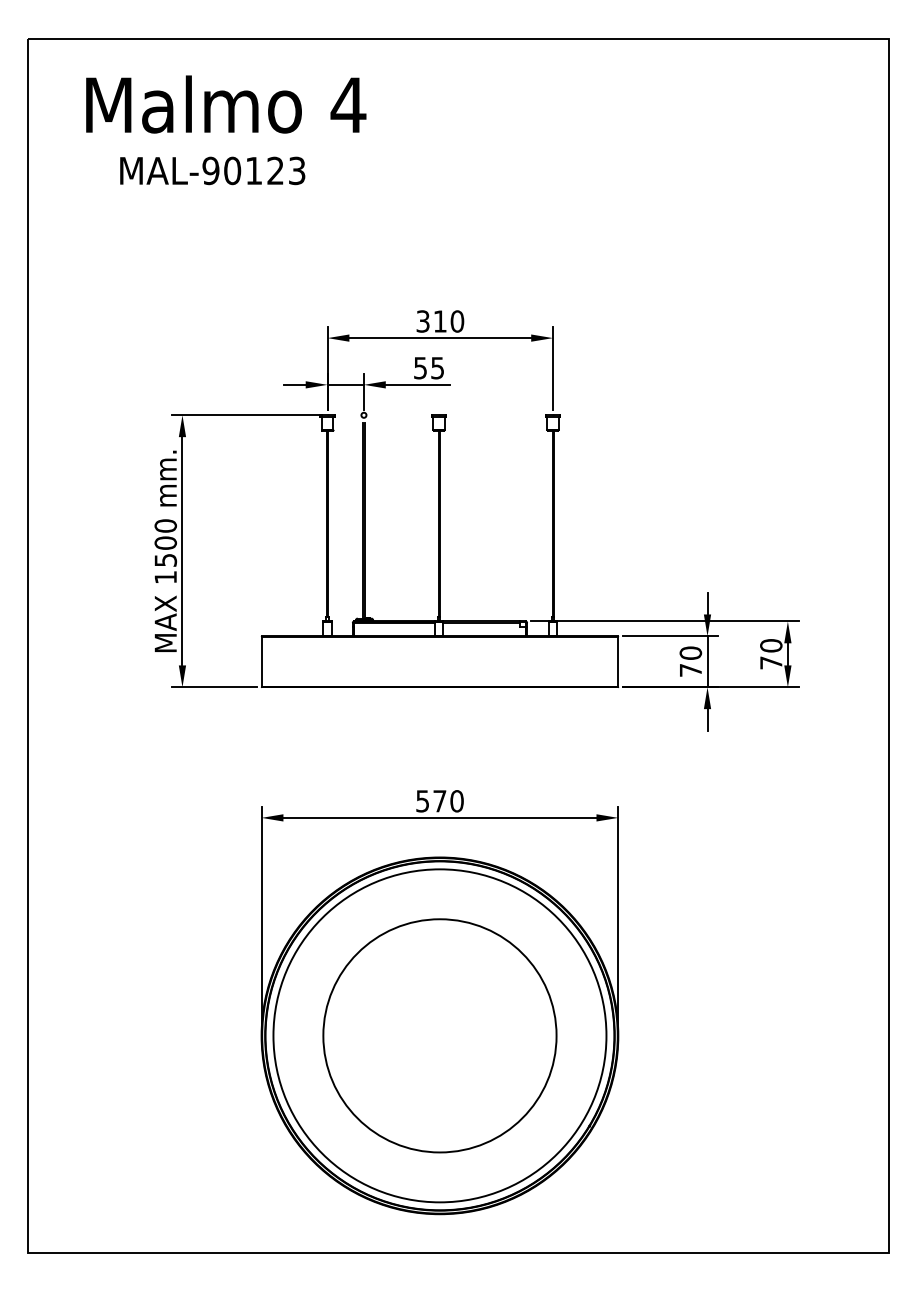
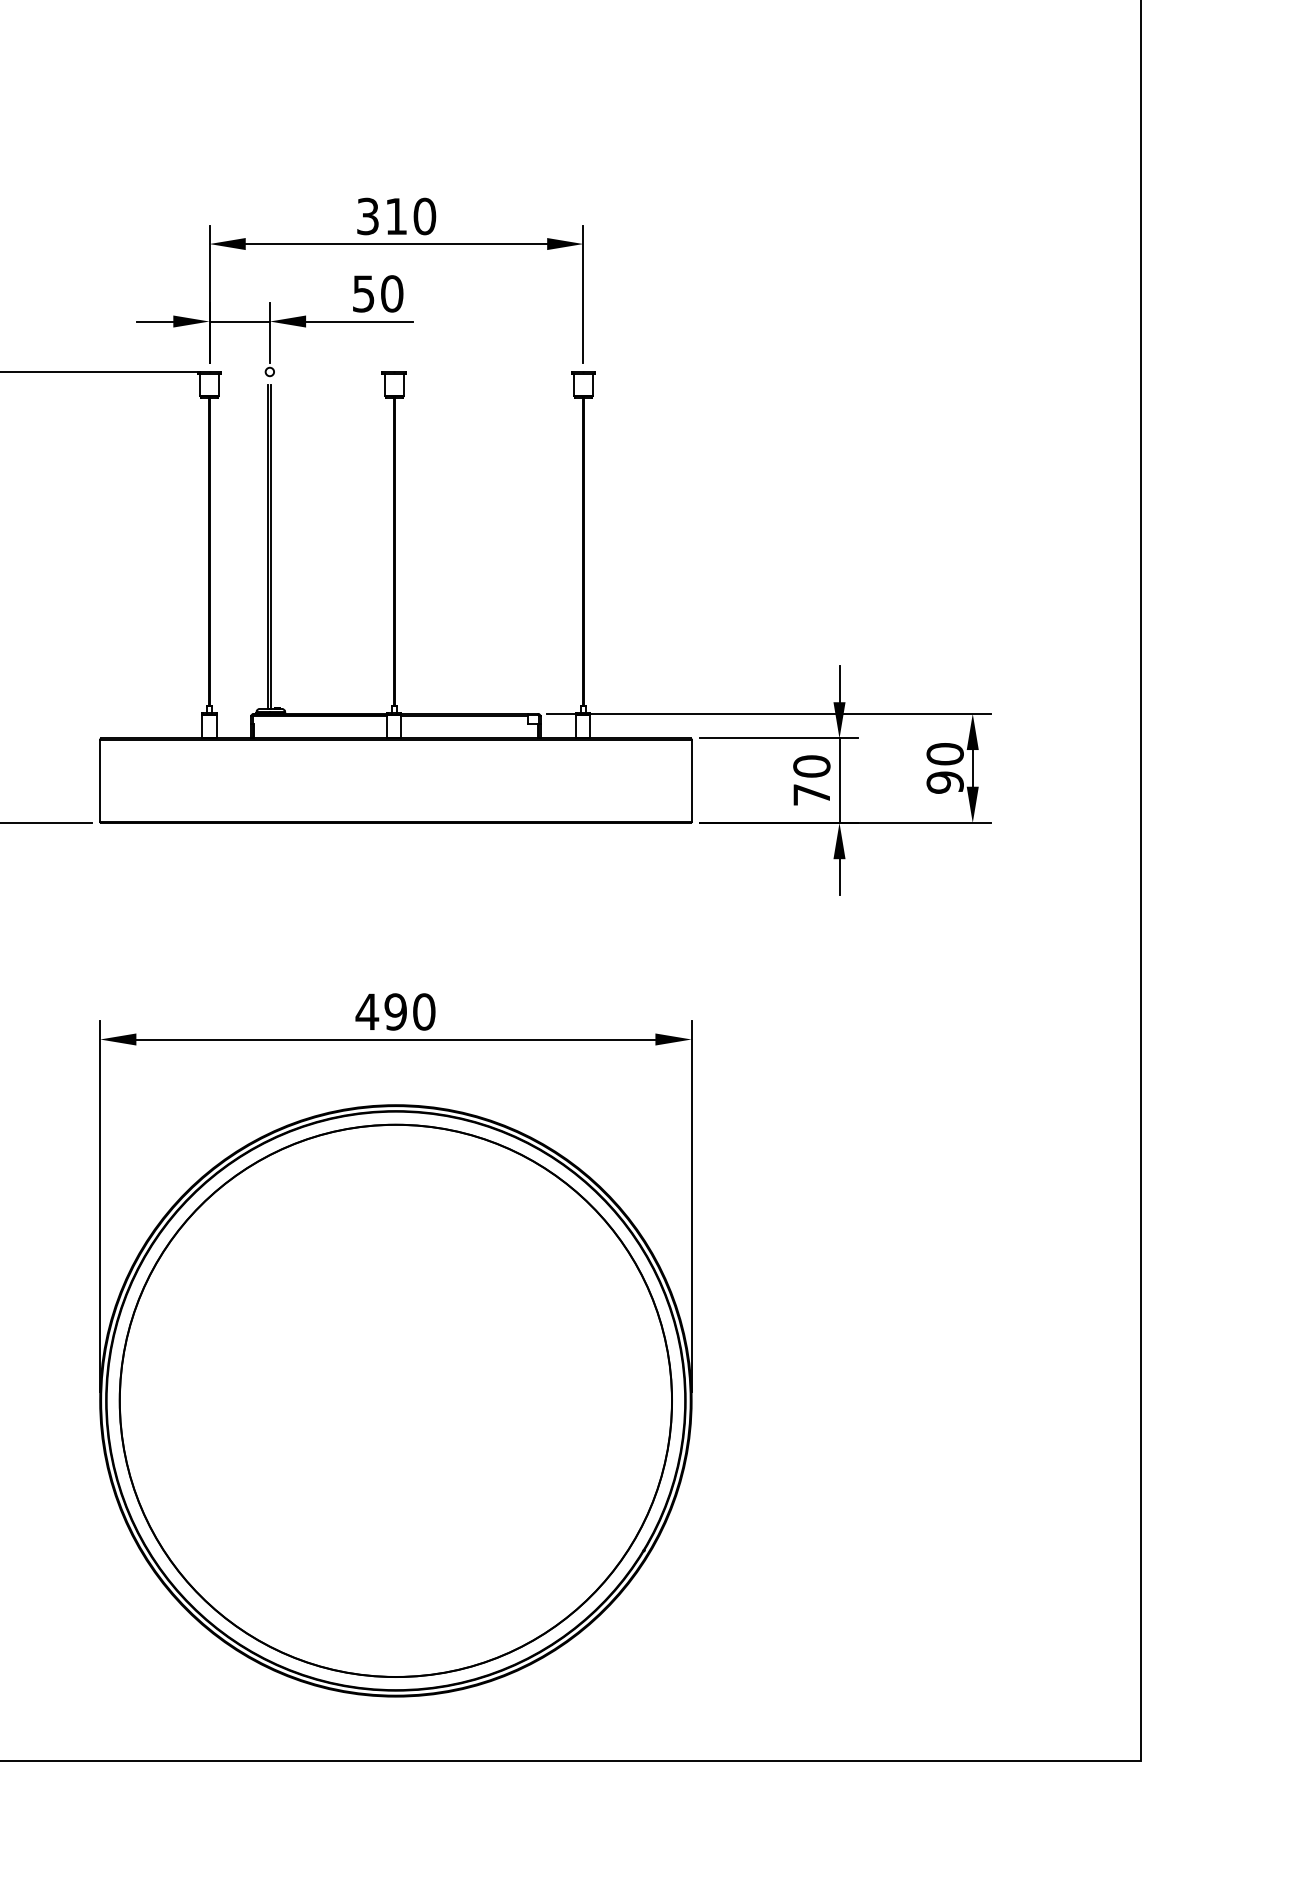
text: (437, 368) -> (391, 294), 55 -> 50
text: (771, 662) -> (945, 781), 70 -> 90
text: (430, 801) -> (380, 1012), 570 -> 490
circle: (439, 1035) -> (395, 1400), size x1.43

